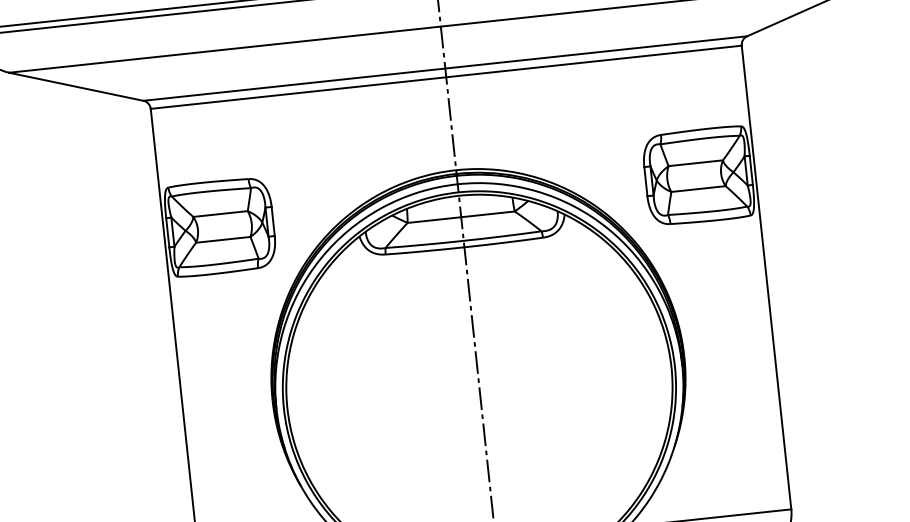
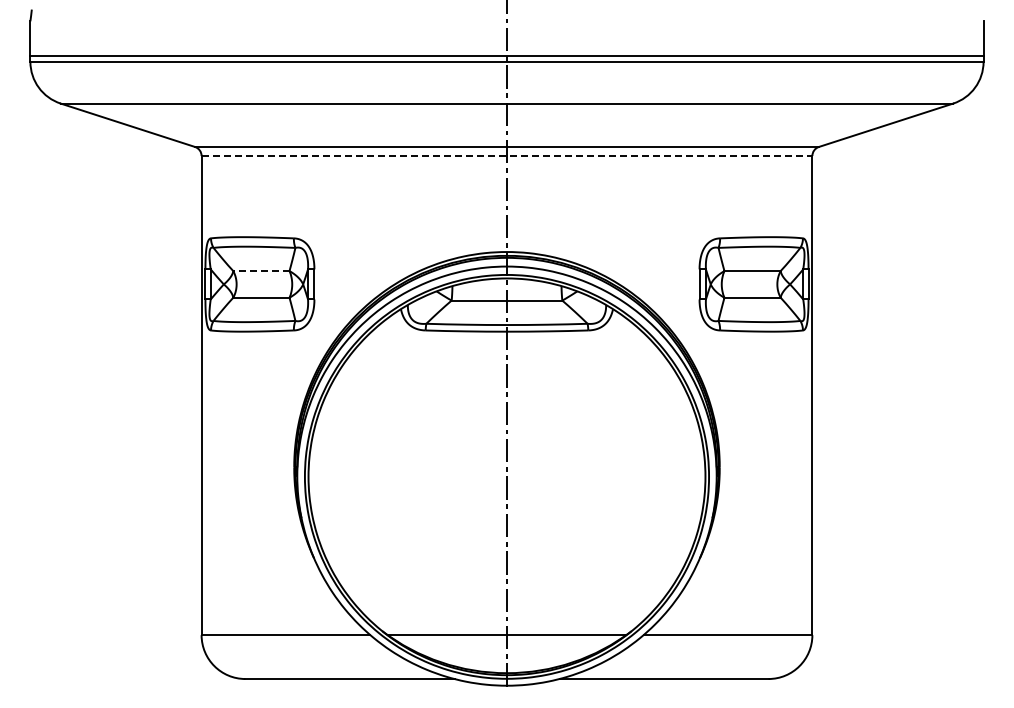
line: (446, 77) -> (507, 156), solid -> dashed
line: (219, 214) -> (260, 271), solid -> dashed

